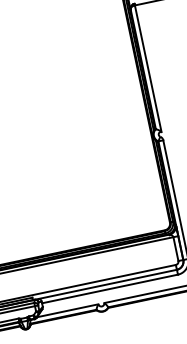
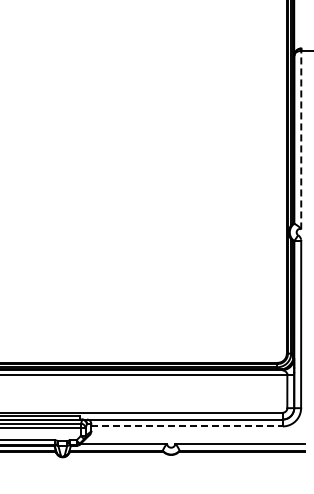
line: (148, 68) -> (301, 139), solid -> dashed
line: (110, 288) -> (187, 426), solid -> dashed

